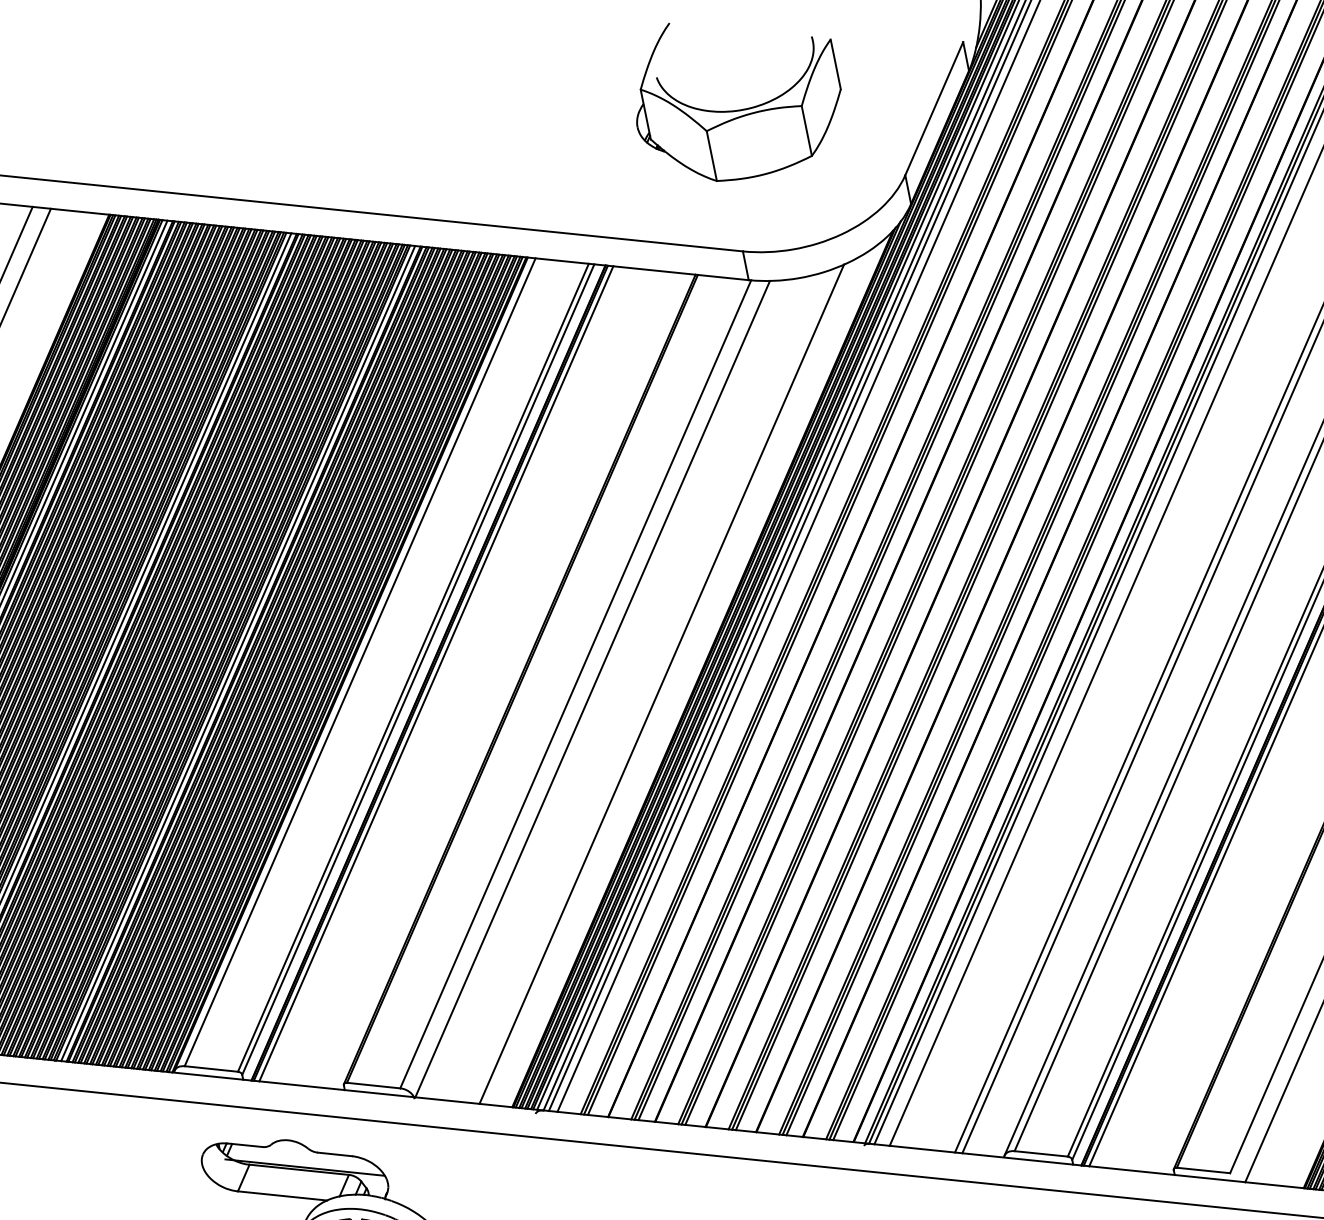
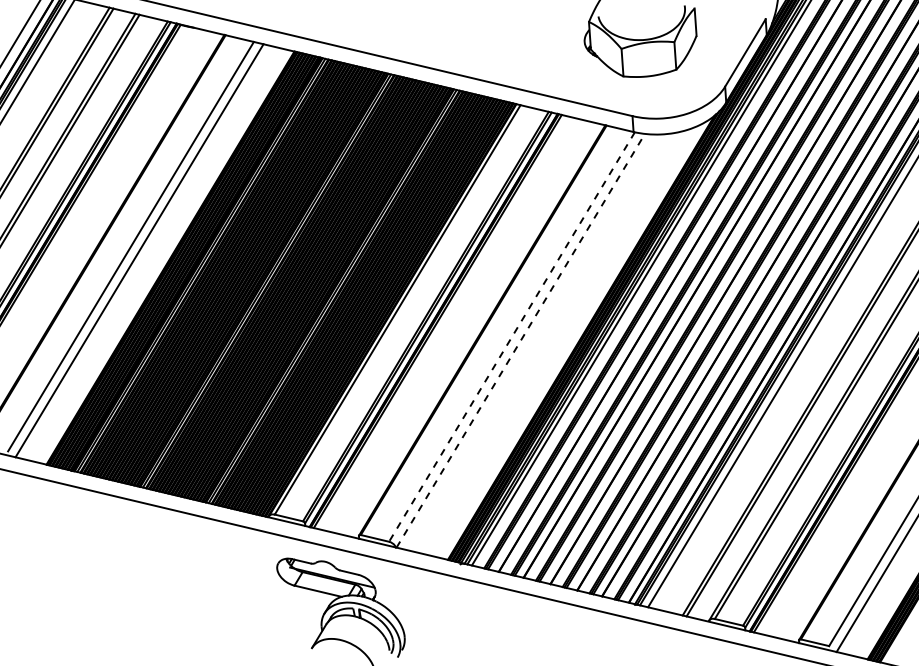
line: (576, 683) -> (512, 336), solid -> dashed
line: (660, 683) -> (557, 342), removed
line: (593, 688) -> (521, 340), solid -> dashed

